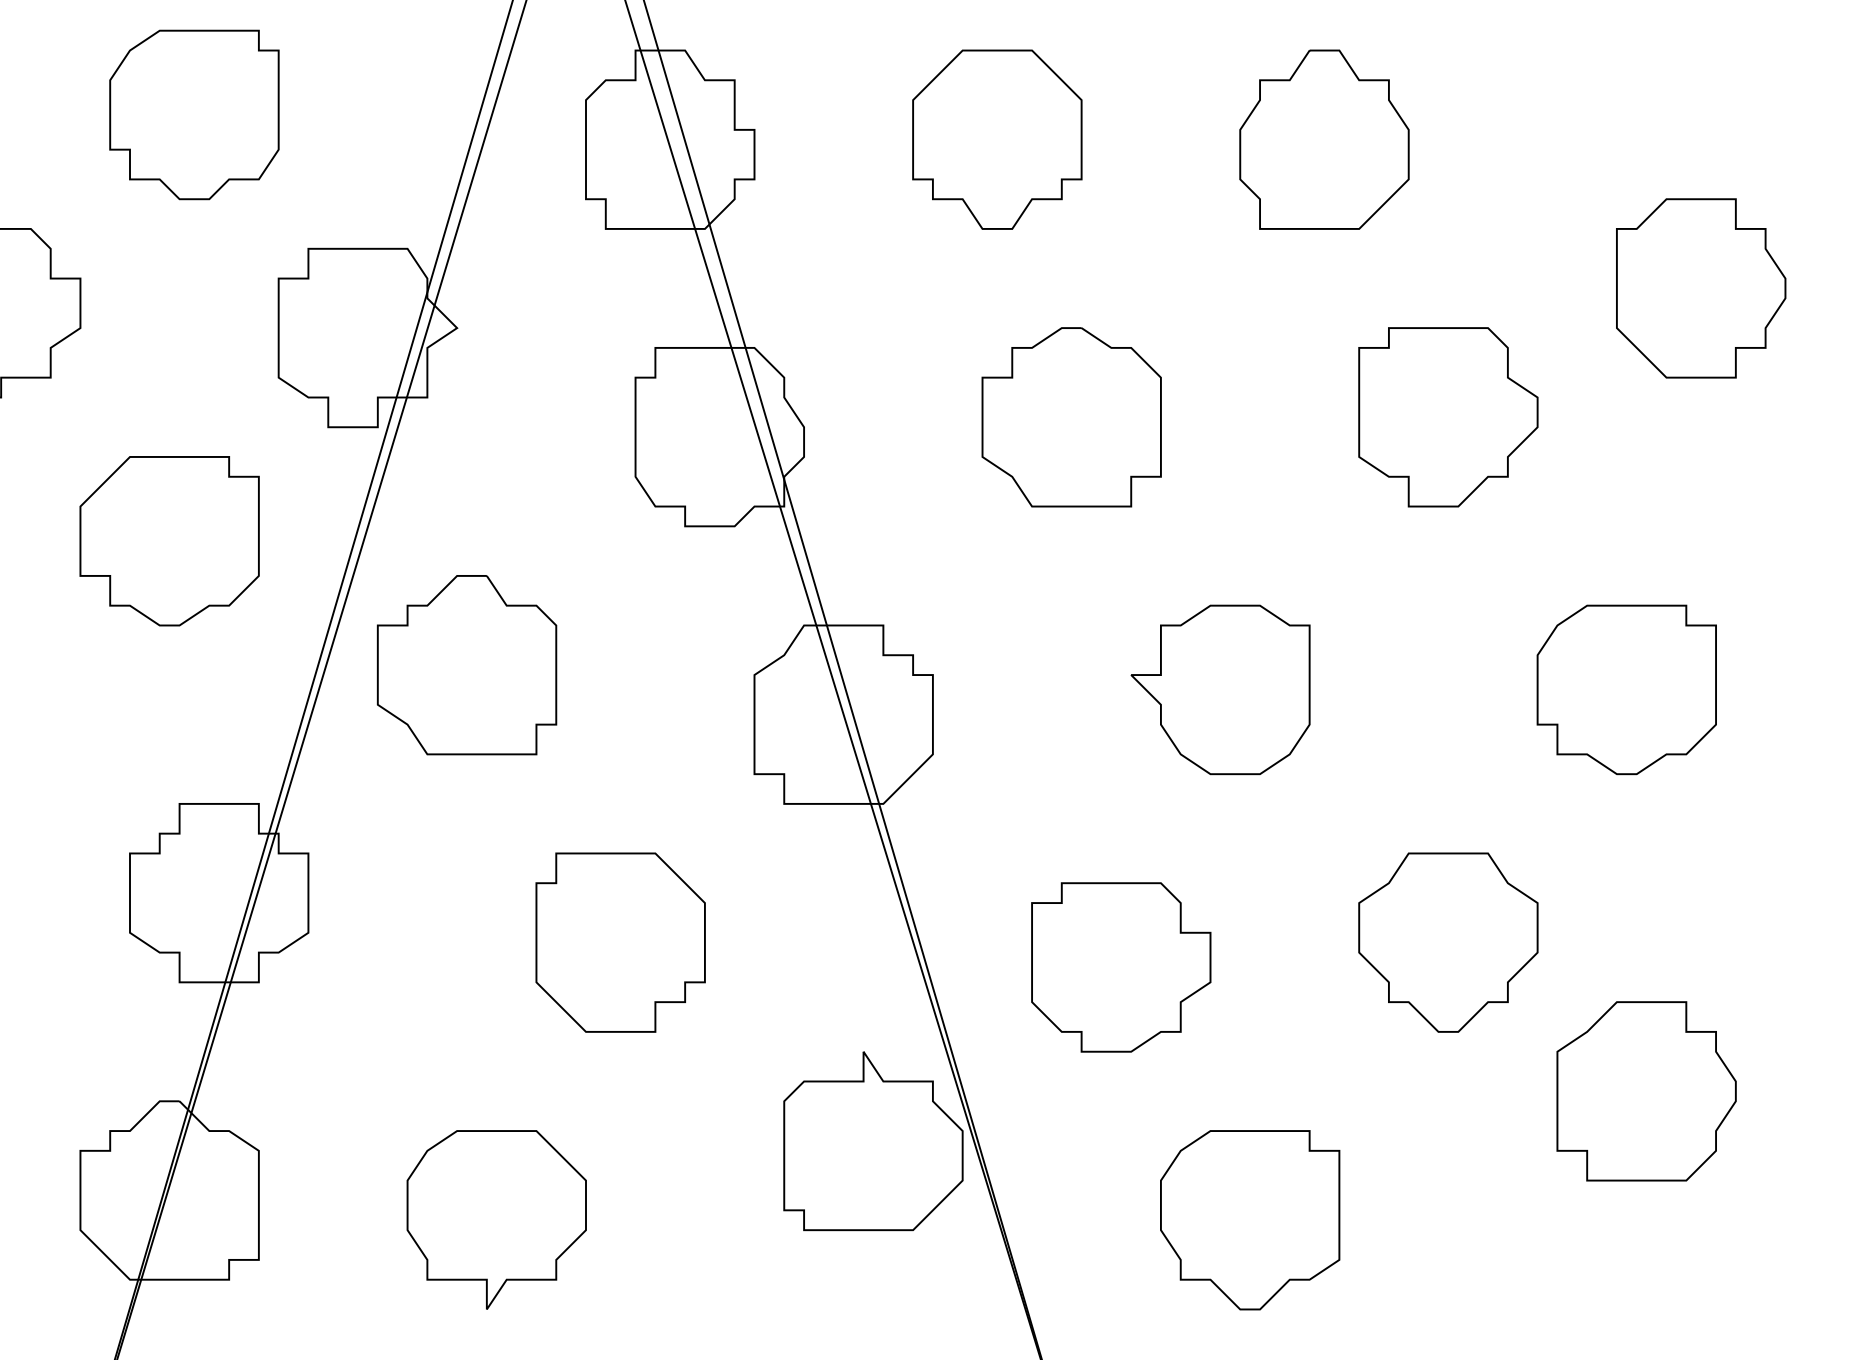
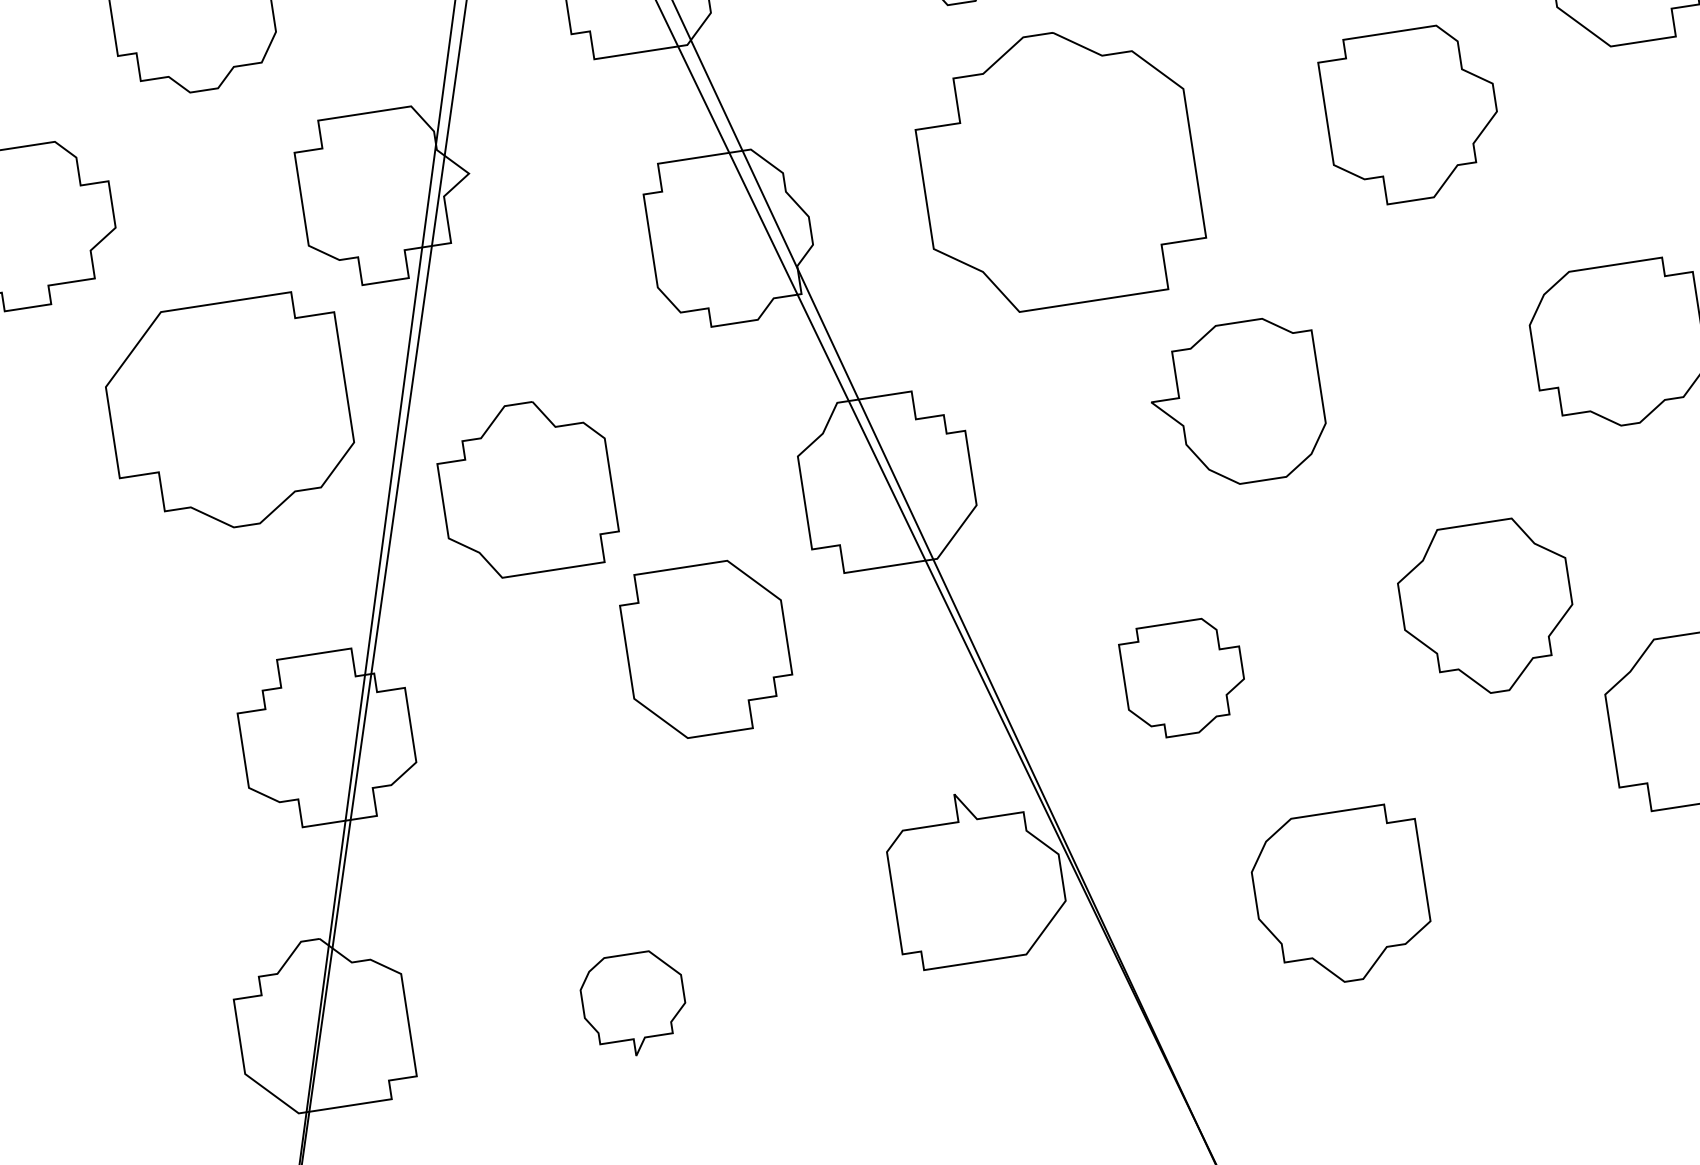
part: (1071, 417) -> (1058, 169), size x1.6
part: (169, 541) -> (229, 415), size x1.4
part: (620, 942) -> (707, 649), moved
part: (1121, 967) -> (1184, 678), size x0.7
part: (496, 1219) -> (633, 1004), size x0.6

